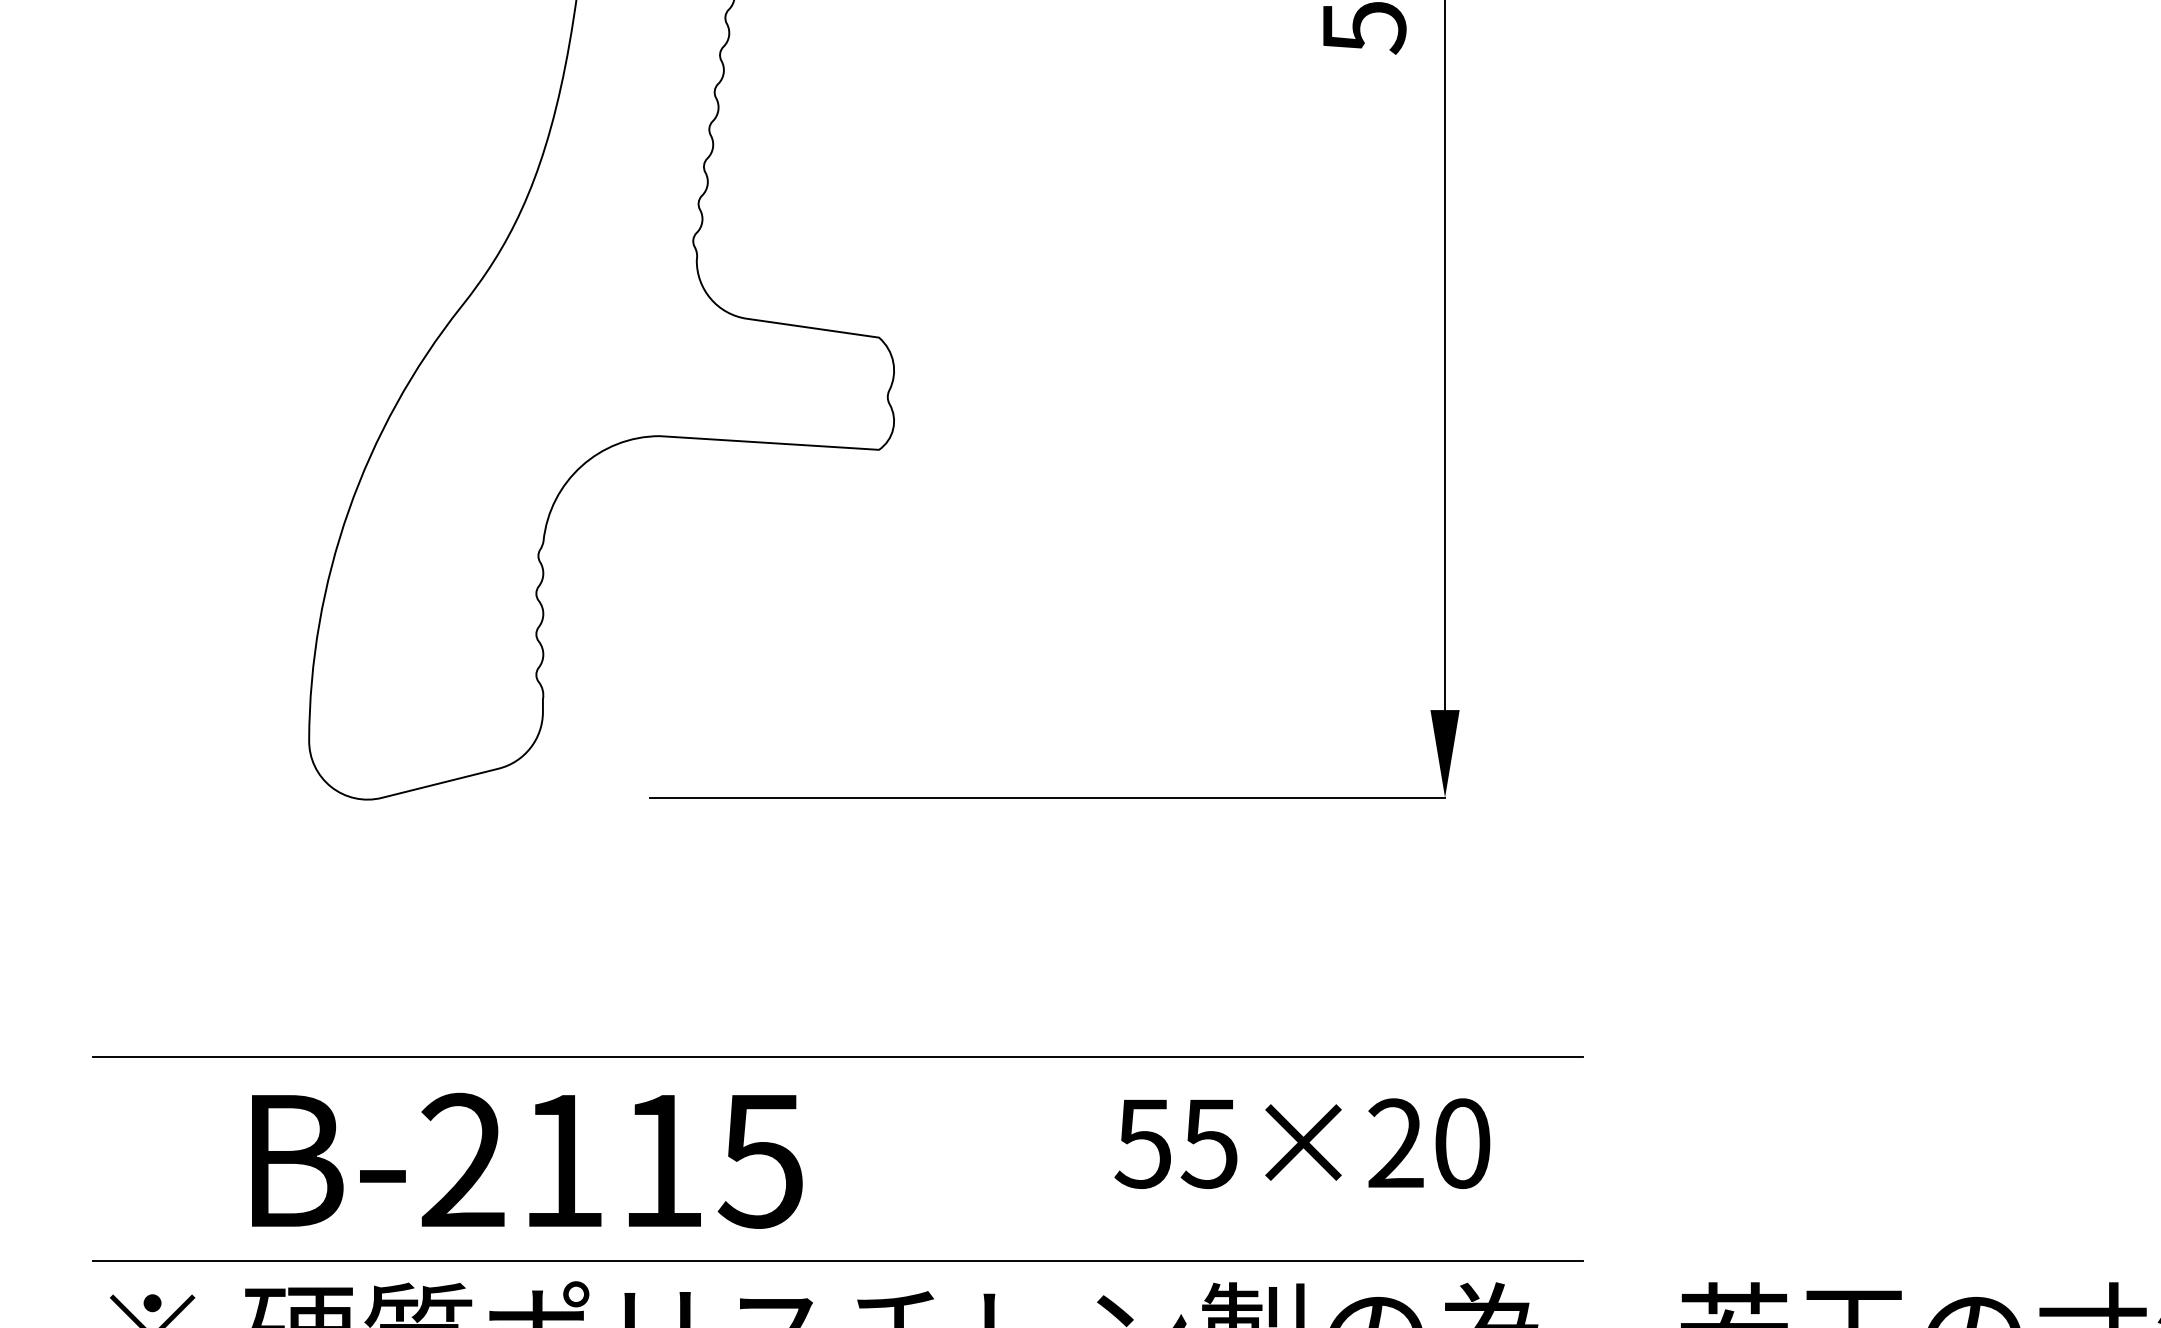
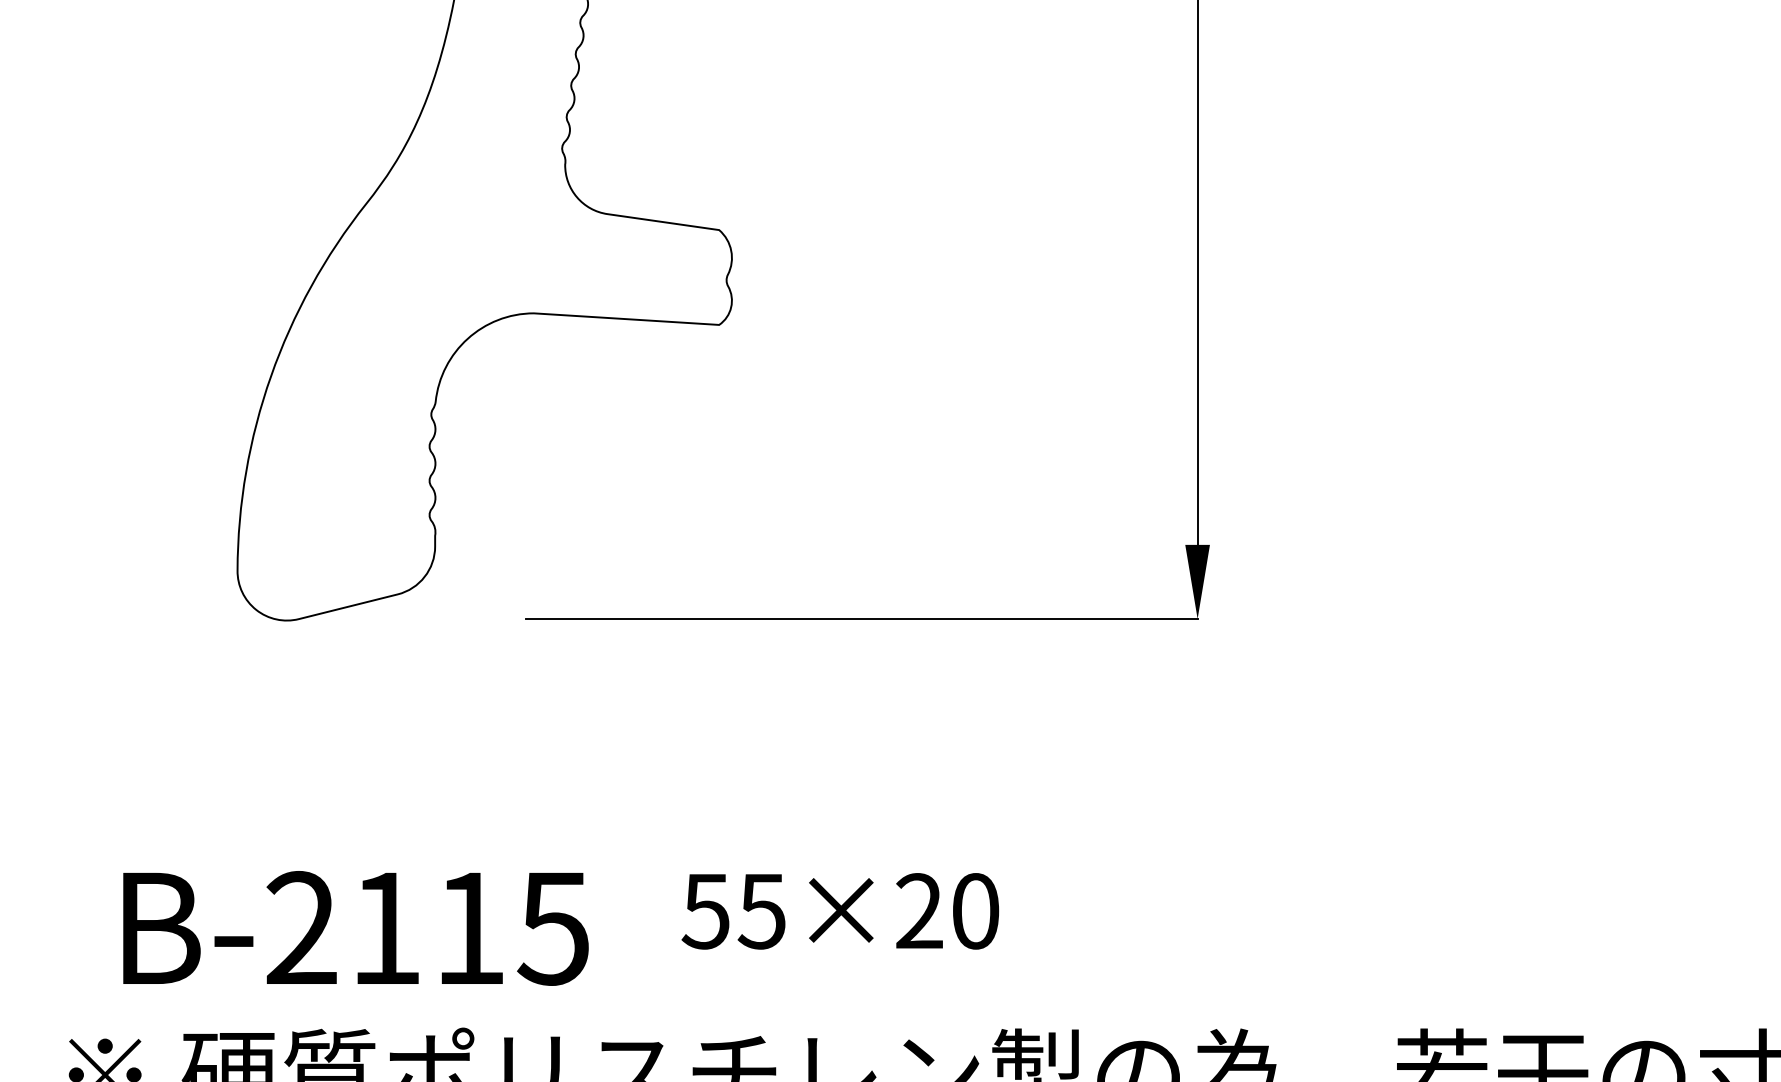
line: (837, 1056) -> (684, 837), removed
text: (1302, 1143) -> (840, 911), moved
text: (527, 1160) -> (356, 928), moved
line: (837, 1261) -> (684, 1010), removed

